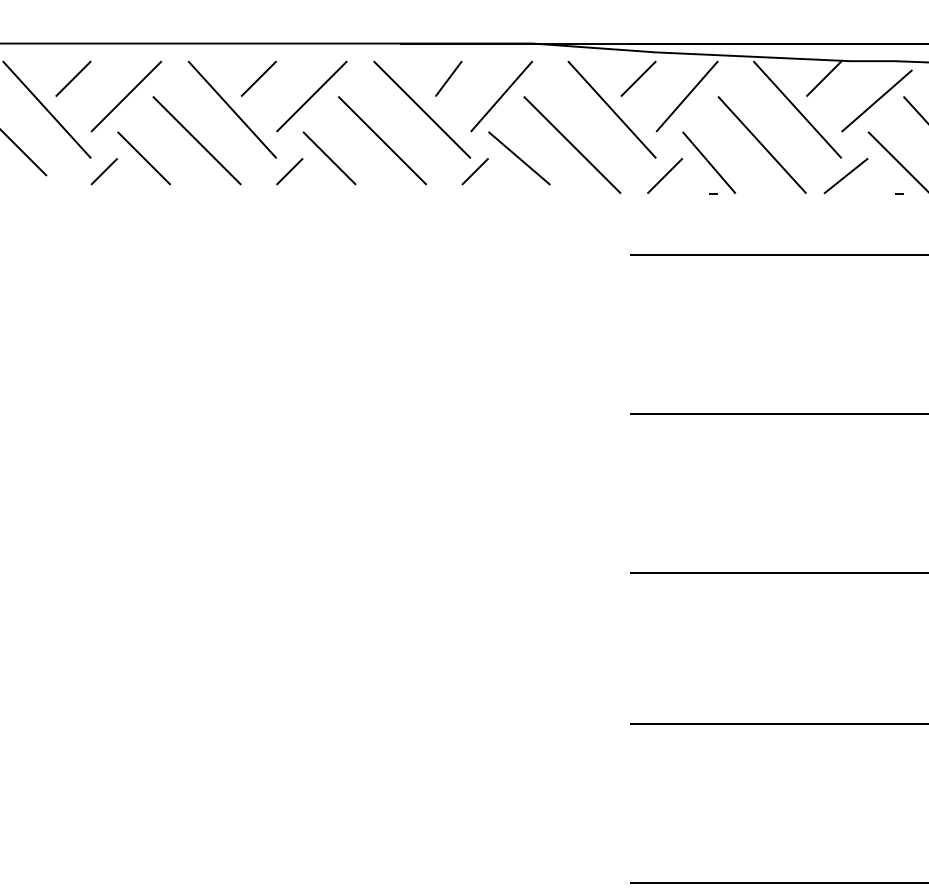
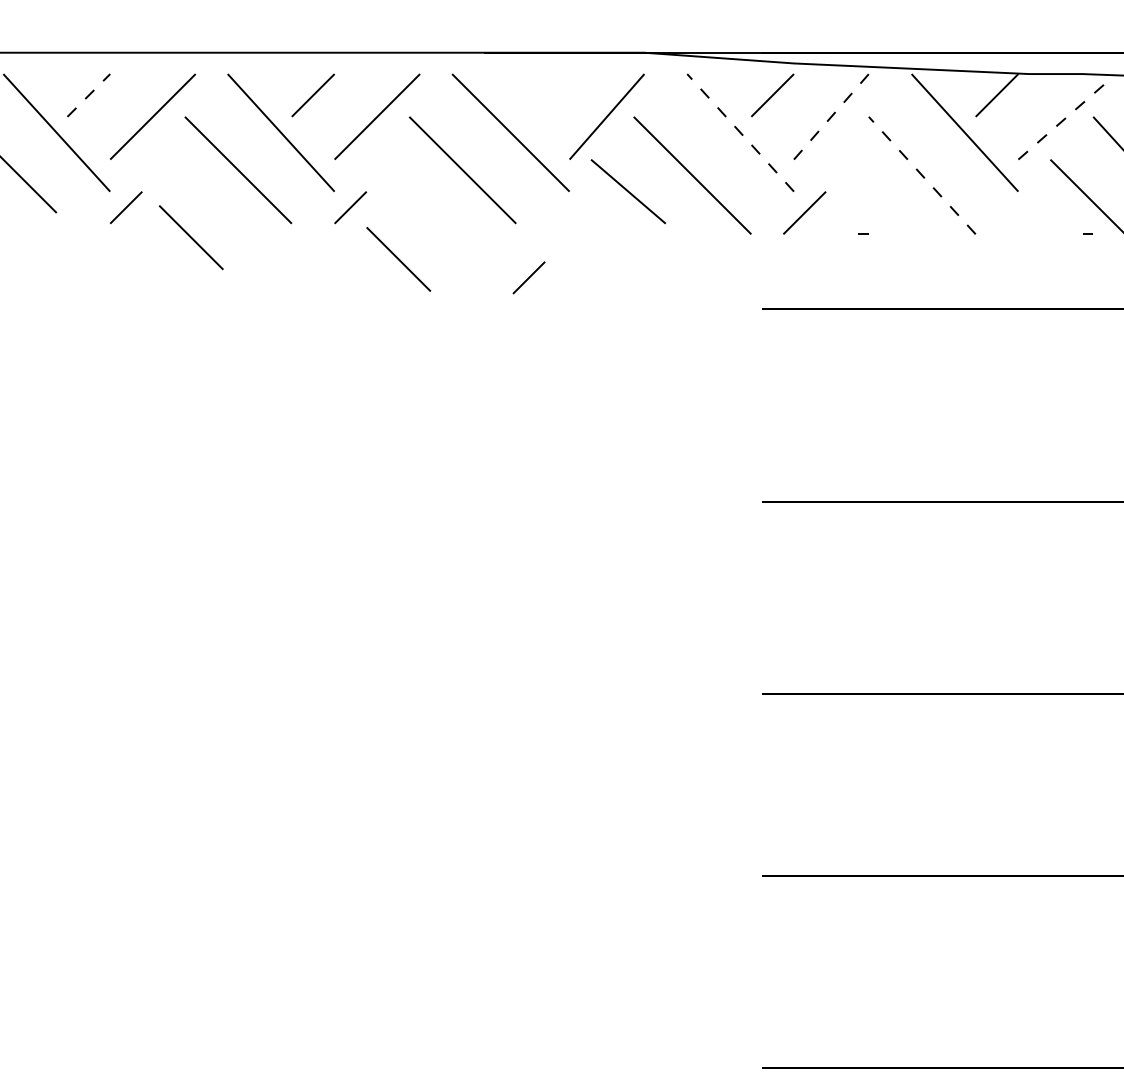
line: (73, 78) -> (88, 95), solid -> dashed
line: (448, 78) -> (542, 95), removed
line: (687, 96) -> (831, 116), solid -> dashed
line: (877, 100) -> (1061, 121), solid -> dashed
line: (612, 109) -> (741, 132), solid -> dashed
line: (762, 145) -> (922, 176), solid -> dashed
line: (143, 158) -> (190, 237), moved
line: (329, 158) -> (398, 259), moved
line: (708, 162) -> (857, 196), removed
line: (474, 171) -> (528, 277), moved
line: (845, 175) -> (1023, 212), removed

